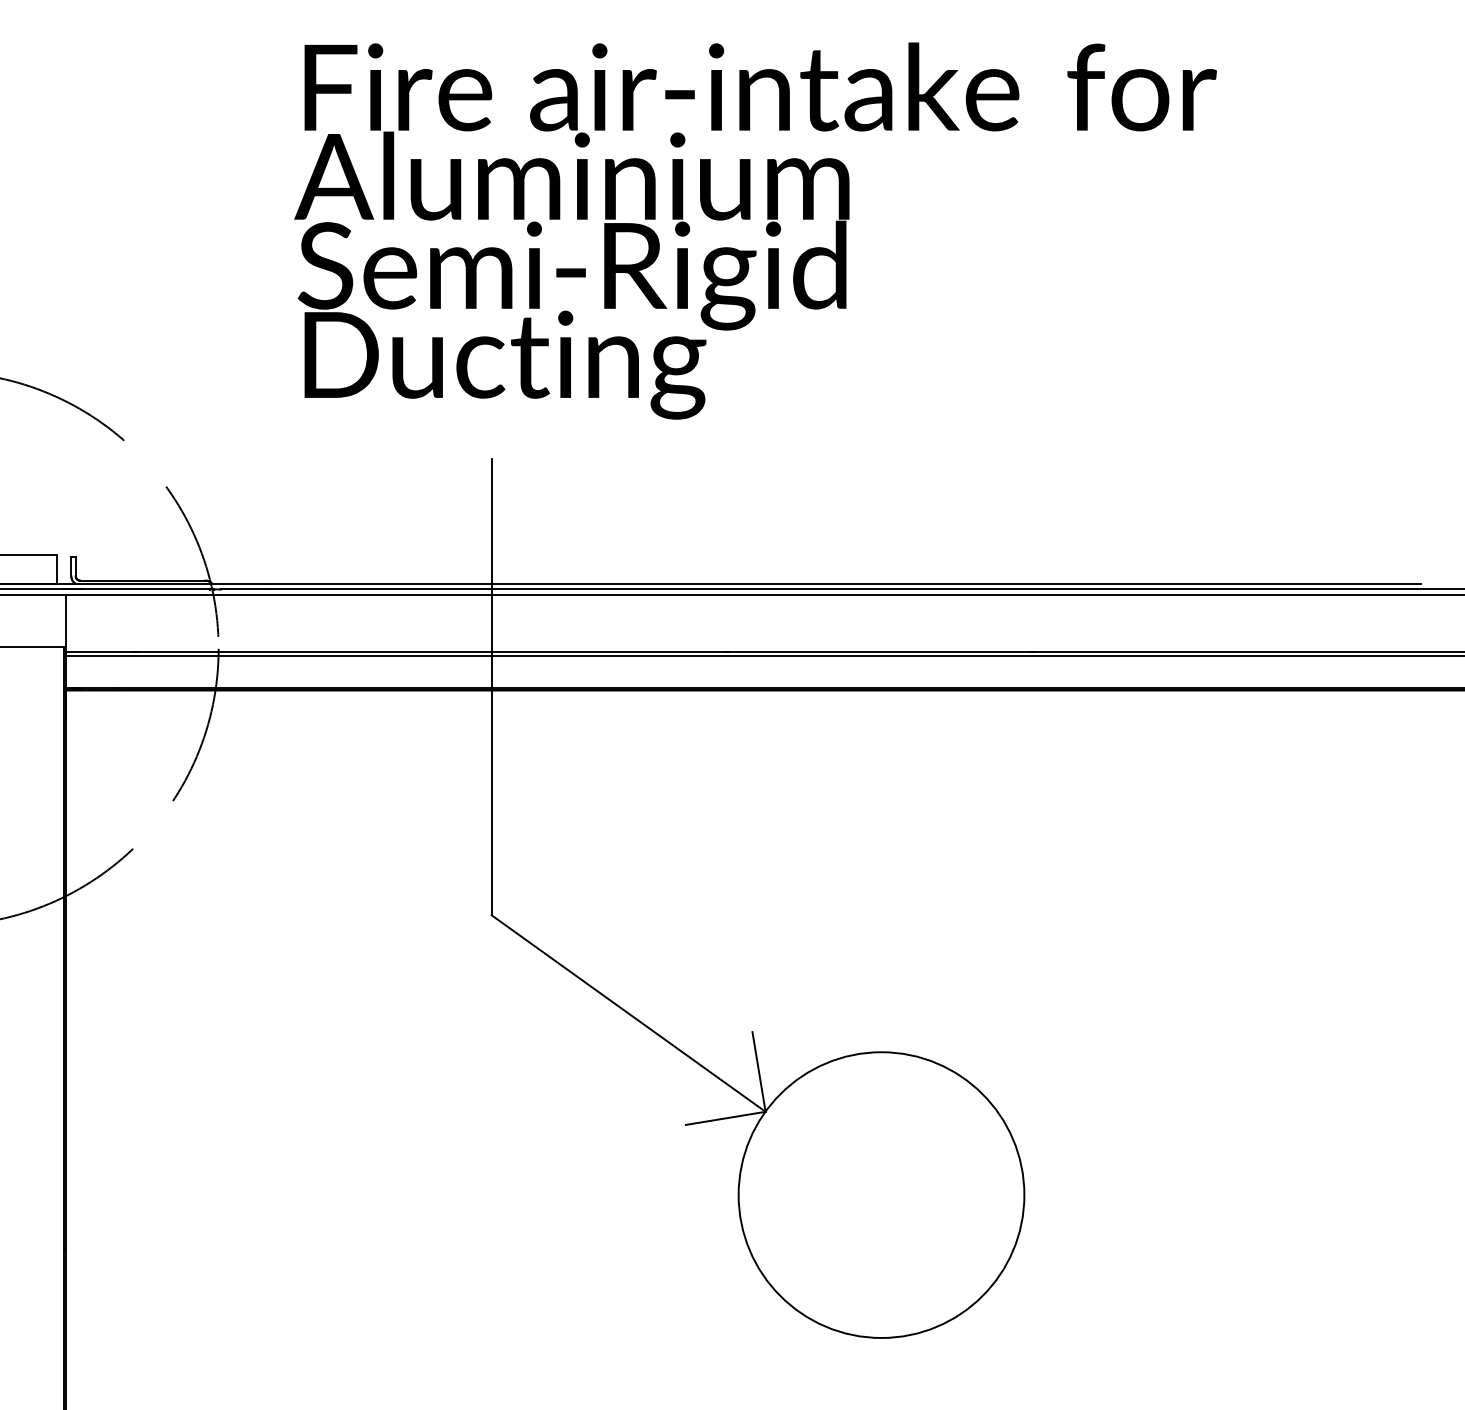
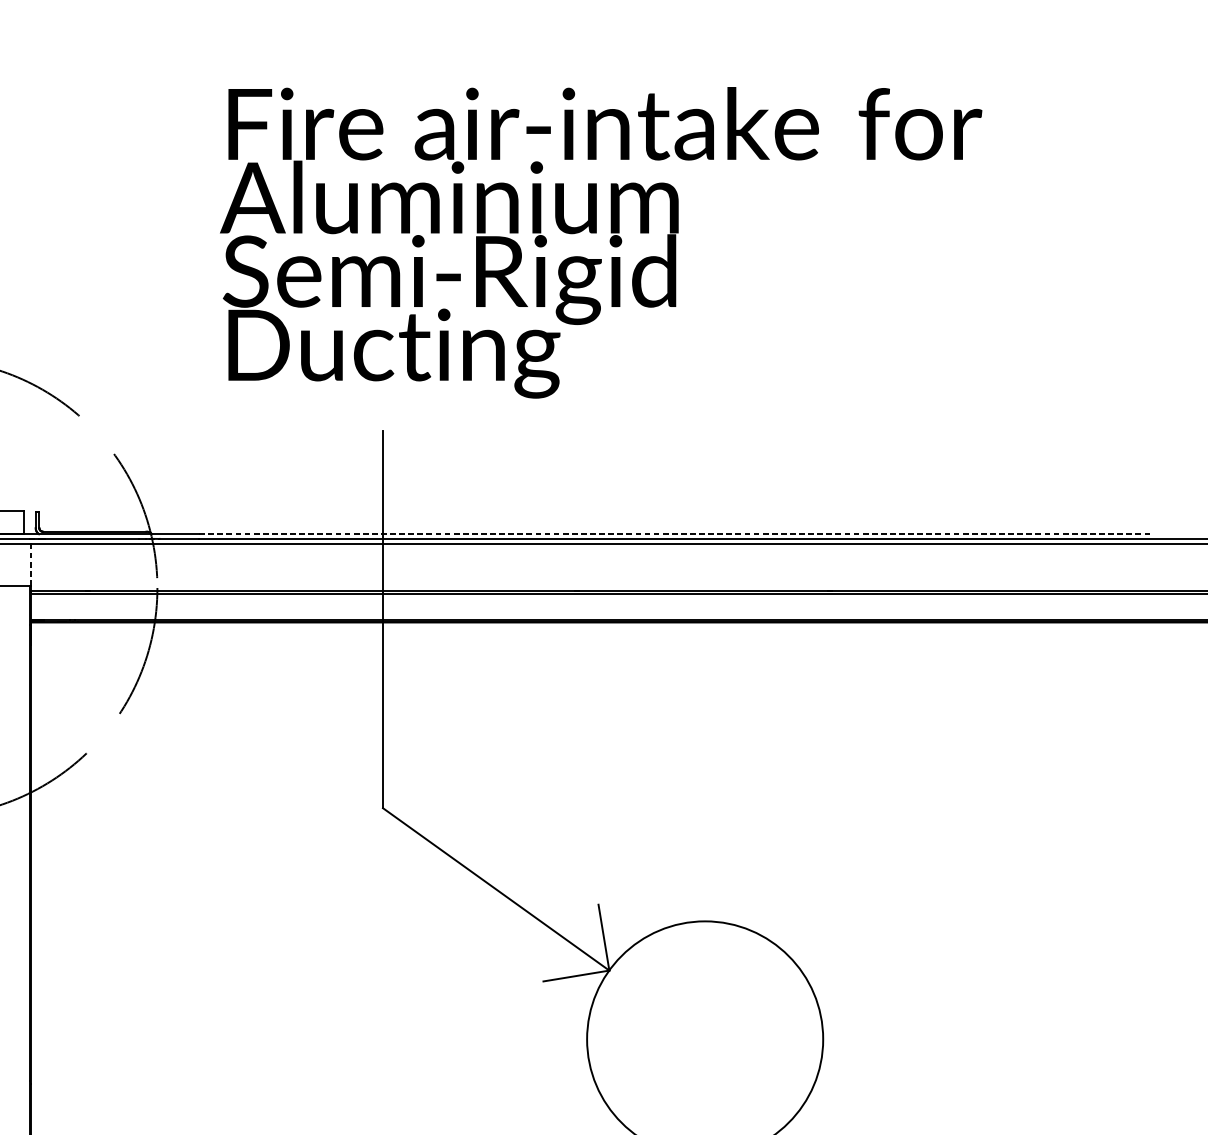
line: (844, 583) -> (674, 534), solid -> dashed
line: (65, 620) -> (30, 564), solid -> dashed

